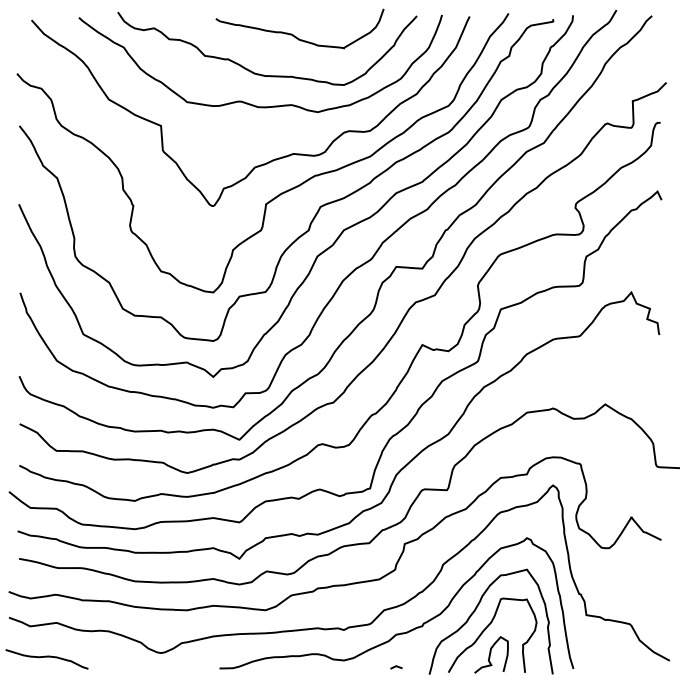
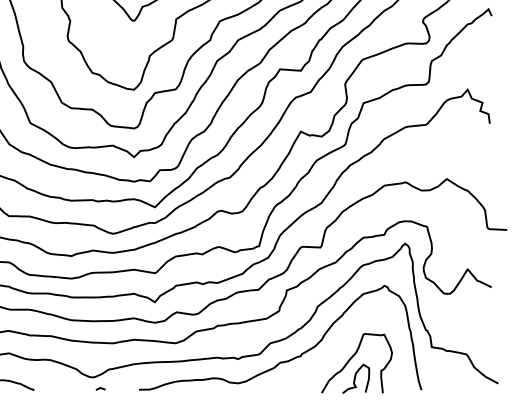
curve: (475, 611) -> (343, 344), removed
line: (396, 667) -> (100, 388), moved

